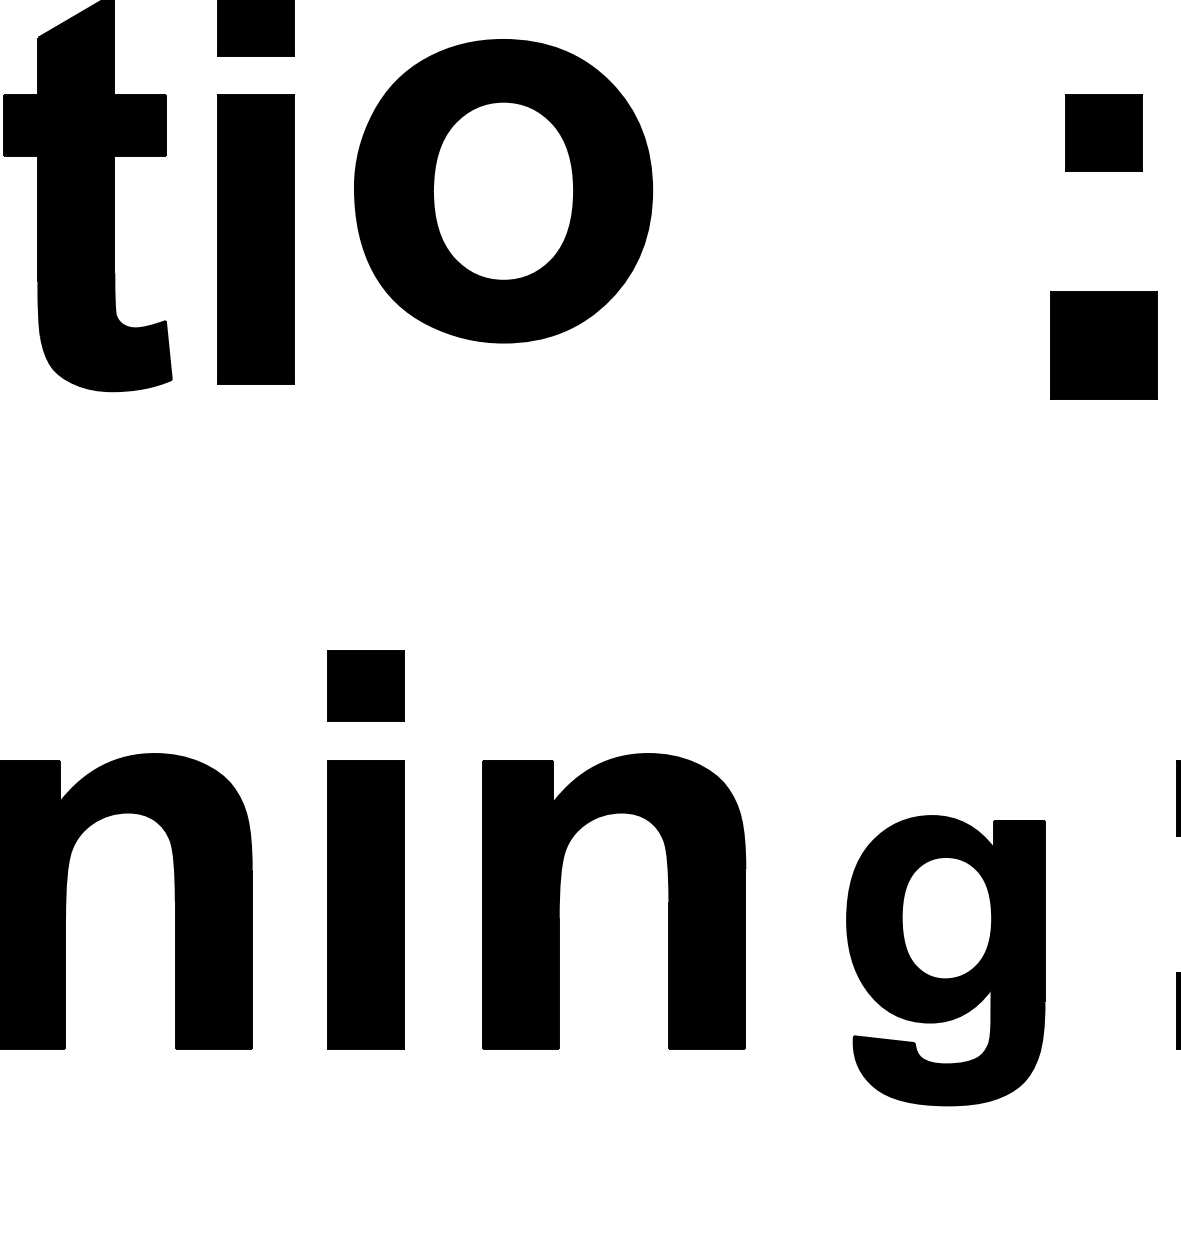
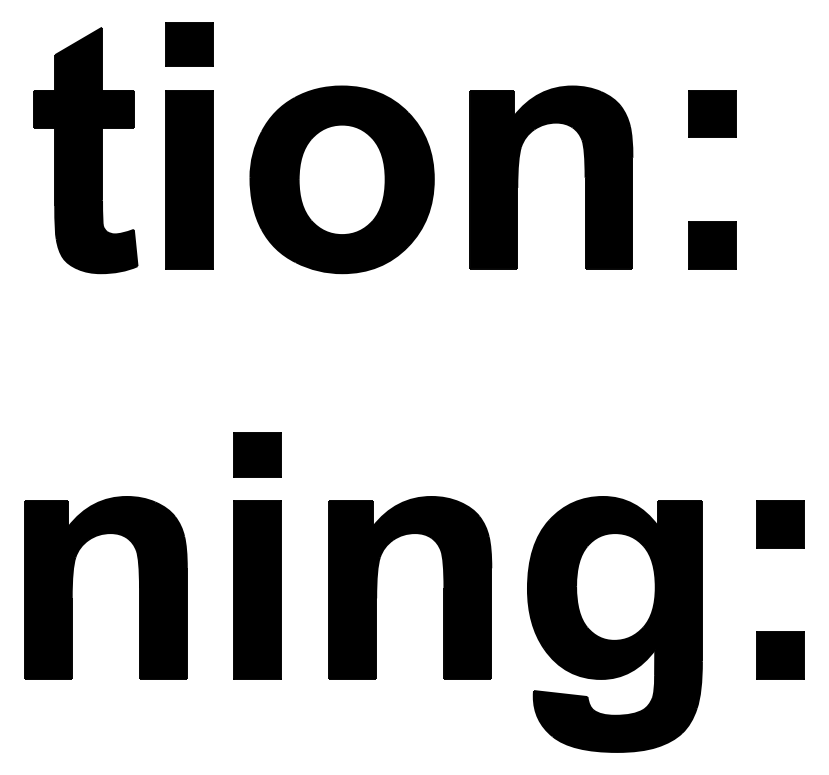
part: (502, 190) -> (341, 179), moved
part: (789, 236) -> (518, 177), added
part: (1103, 346) -> (712, 245), size x0.71
part: (945, 960) -> (614, 624), size x1.43

